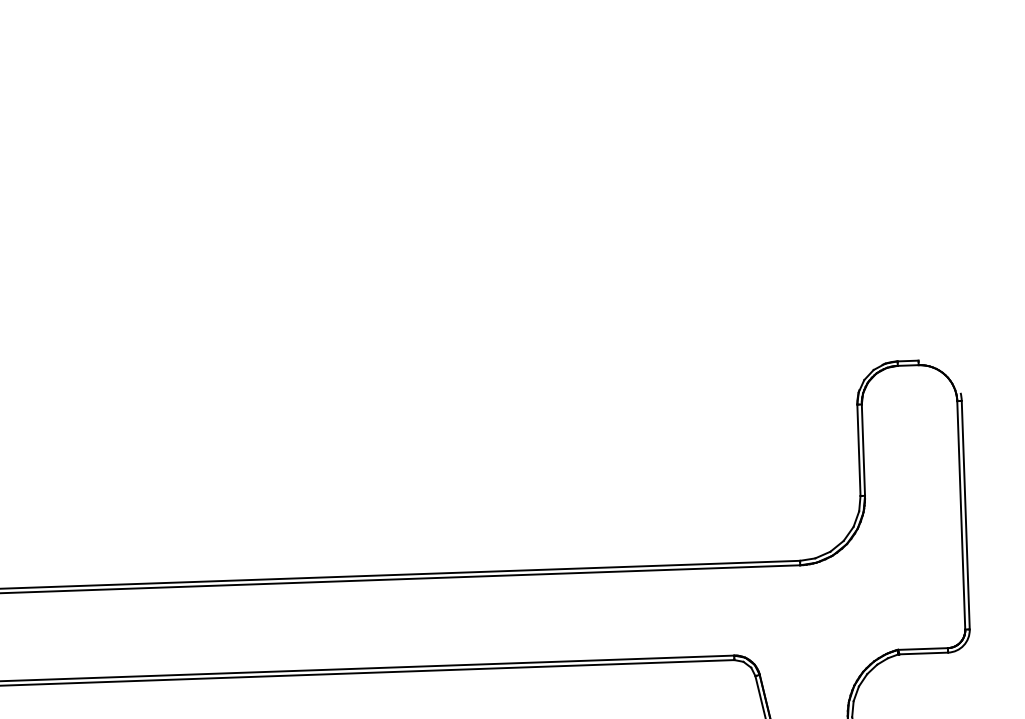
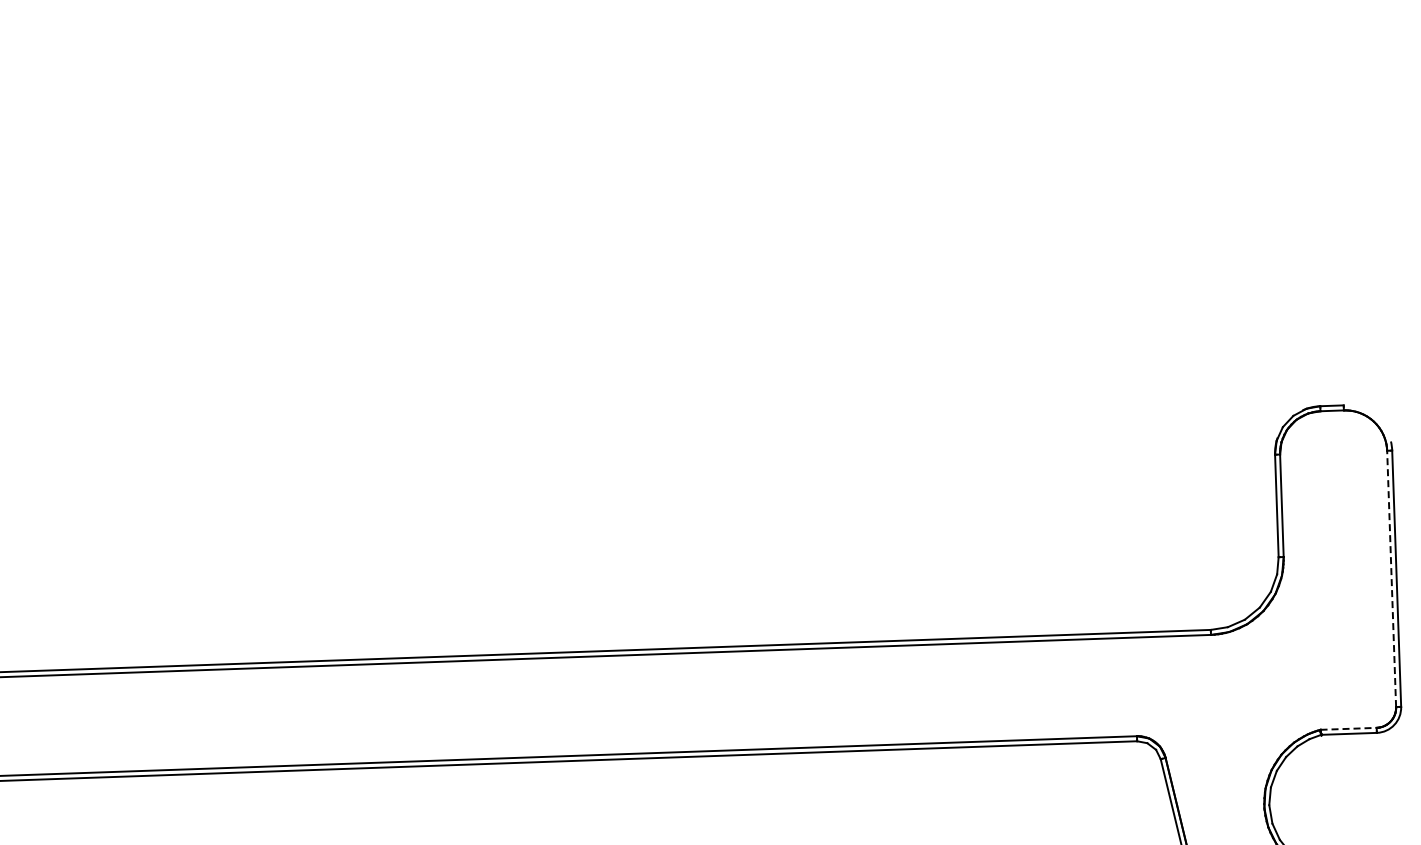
line: (961, 514) -> (1391, 578), solid -> dashed
line: (923, 648) -> (1349, 728), solid -> dashed

